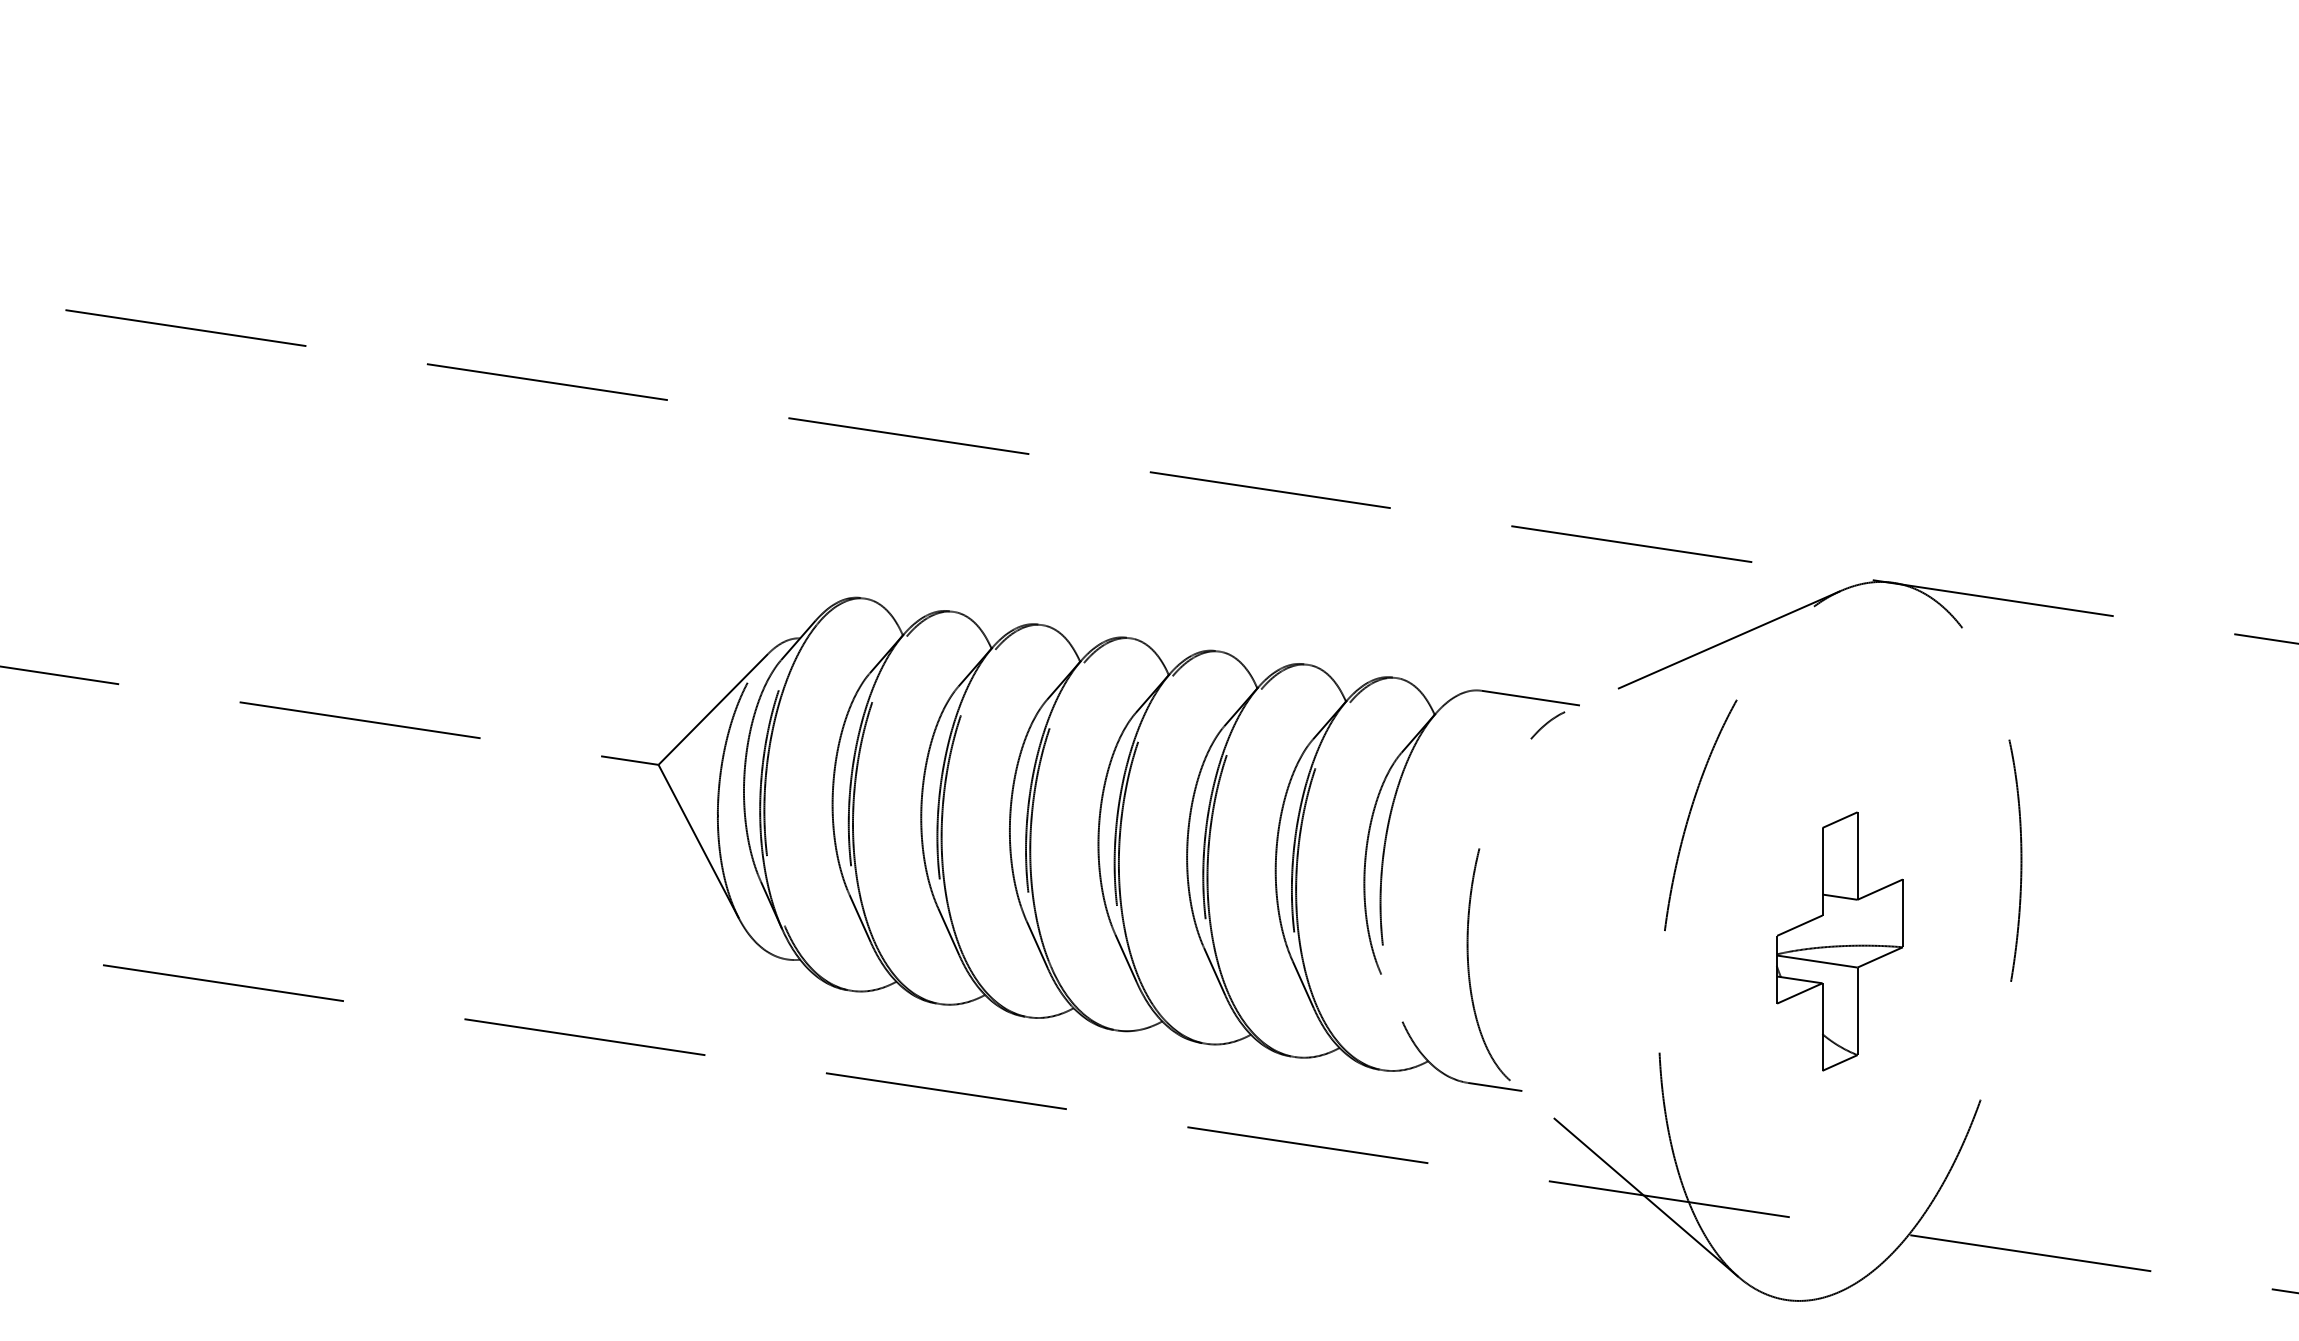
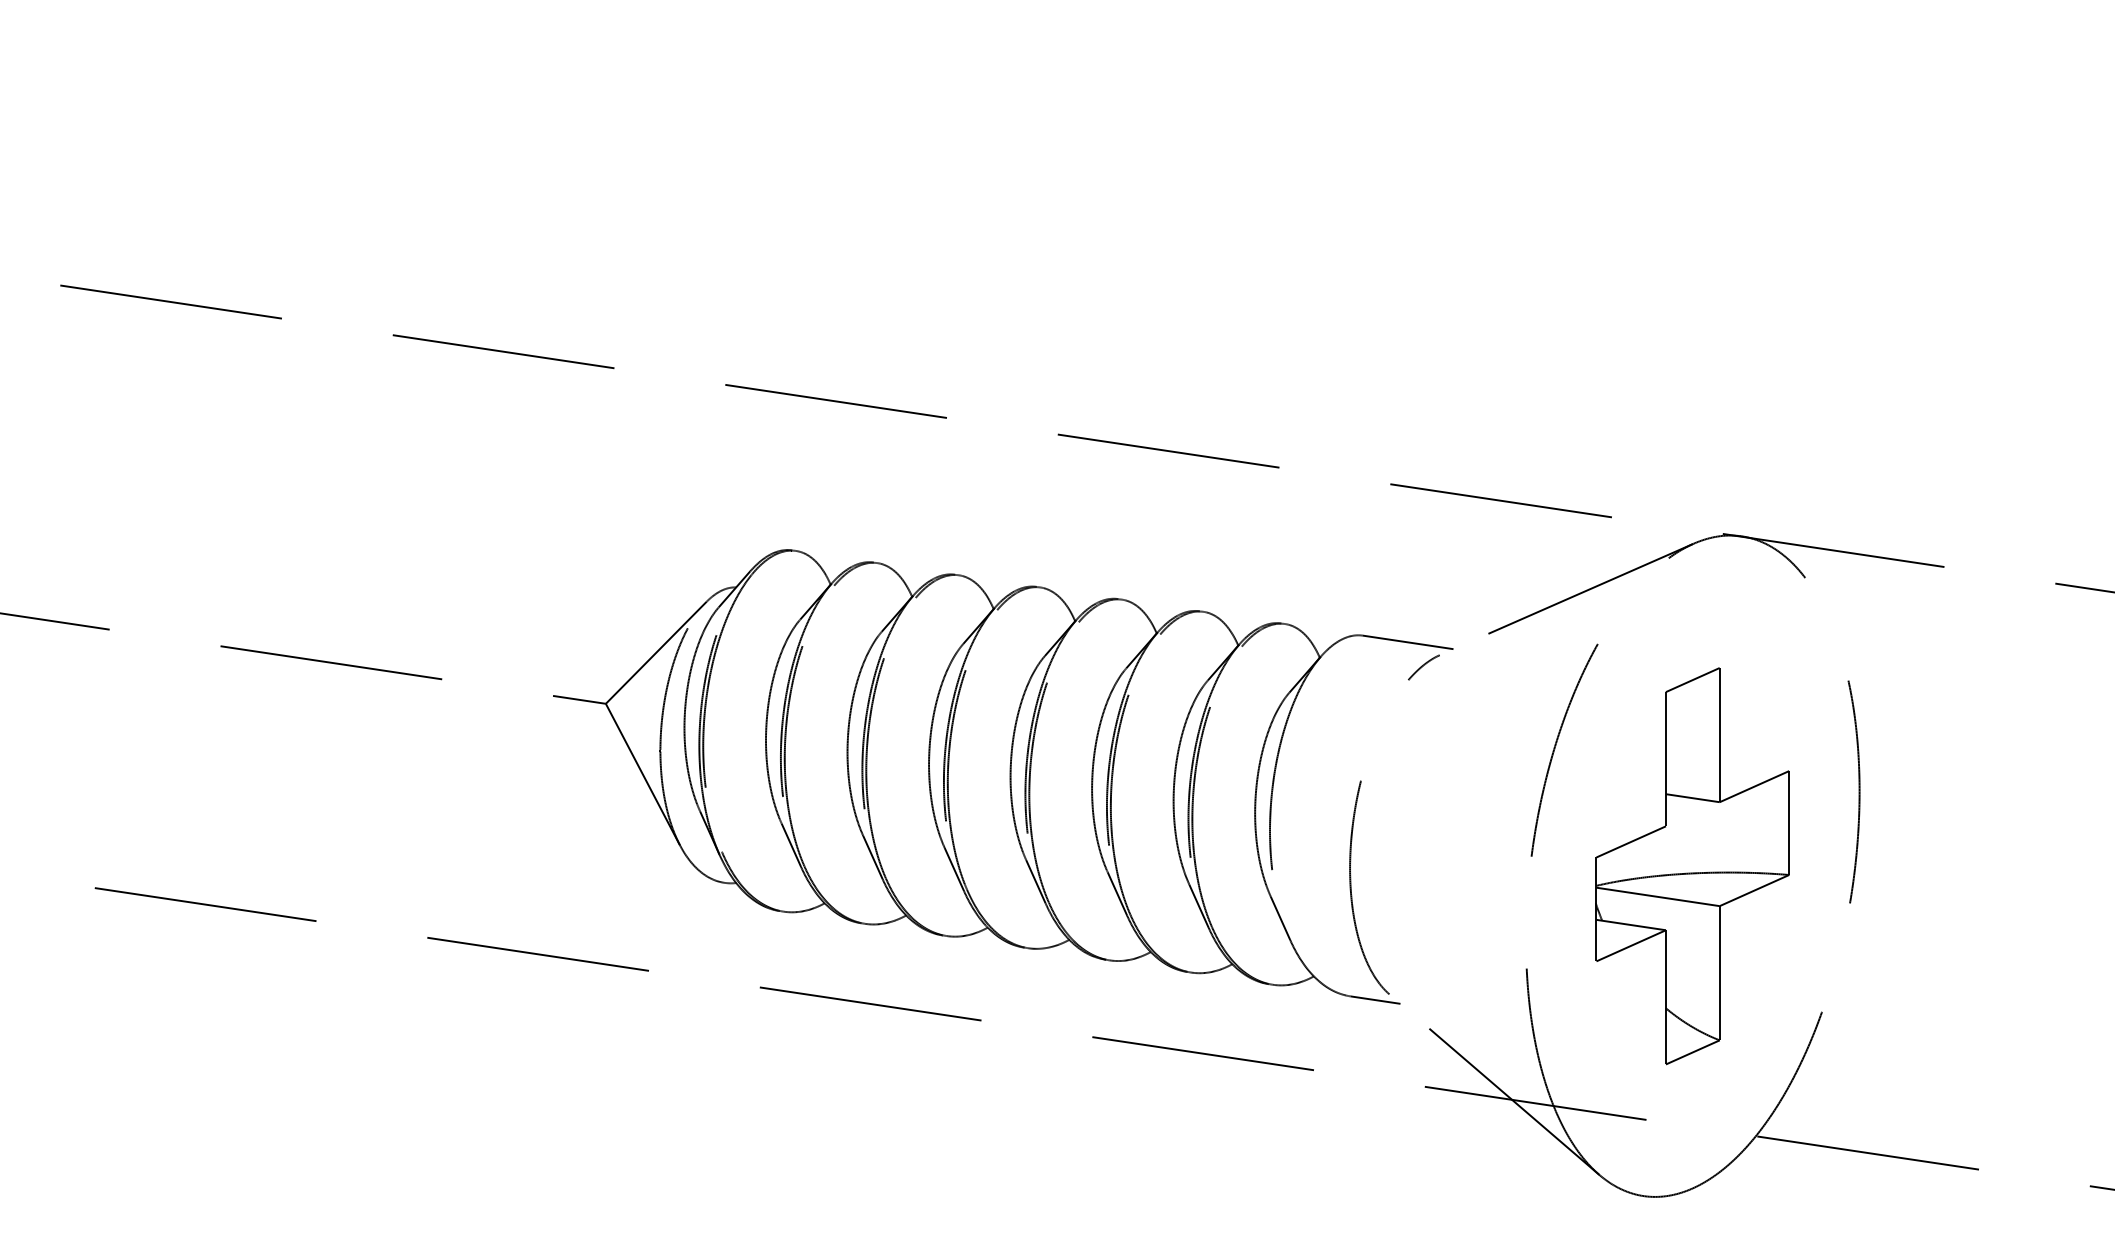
part: (1839, 941) -> (1692, 866), size x1.67
line: (1391, 998) -> (1280, 918), added

